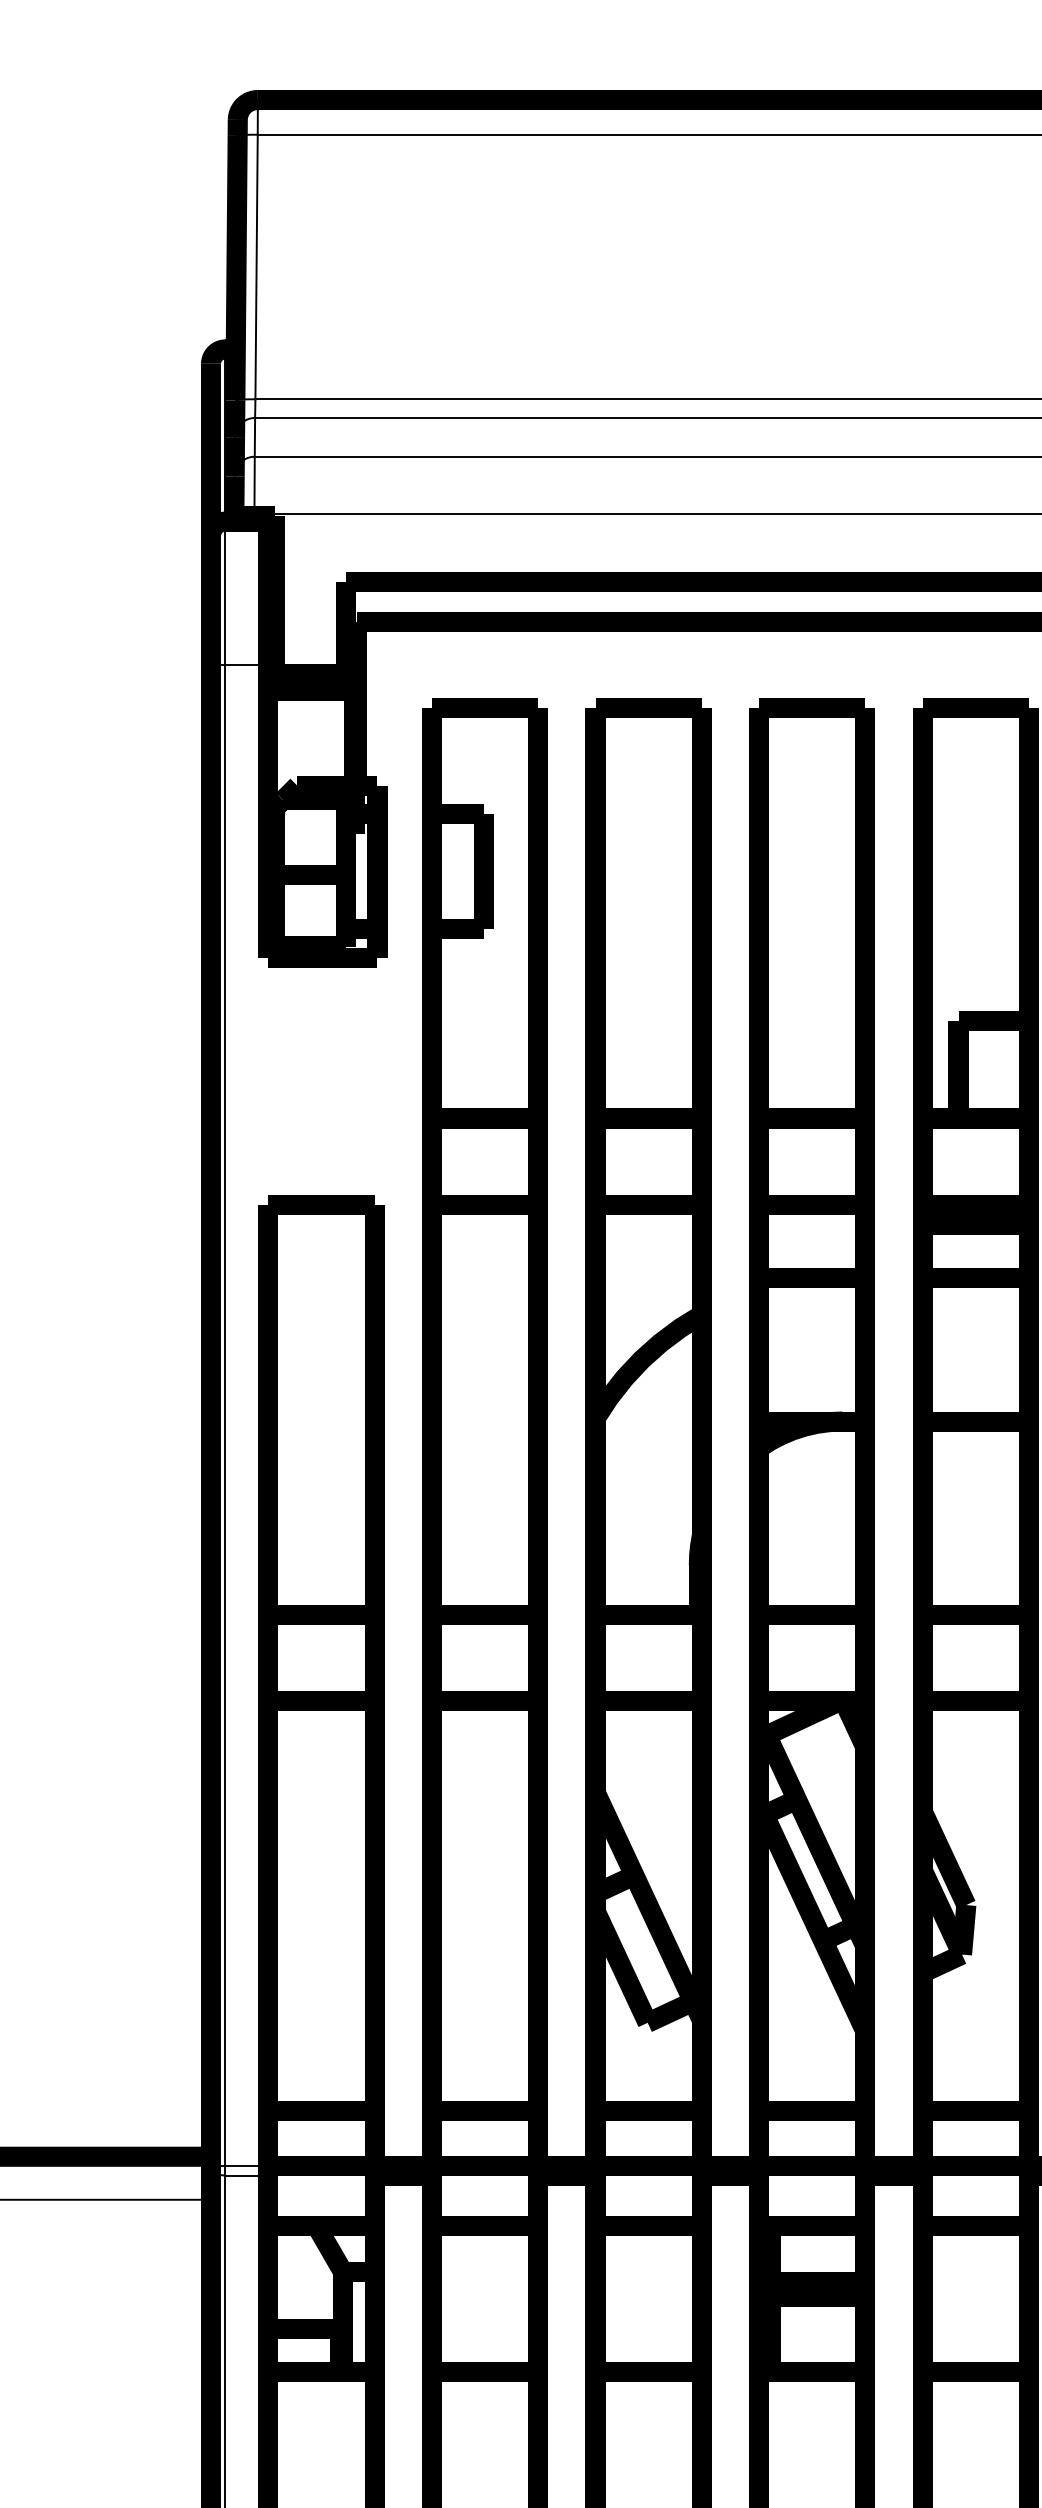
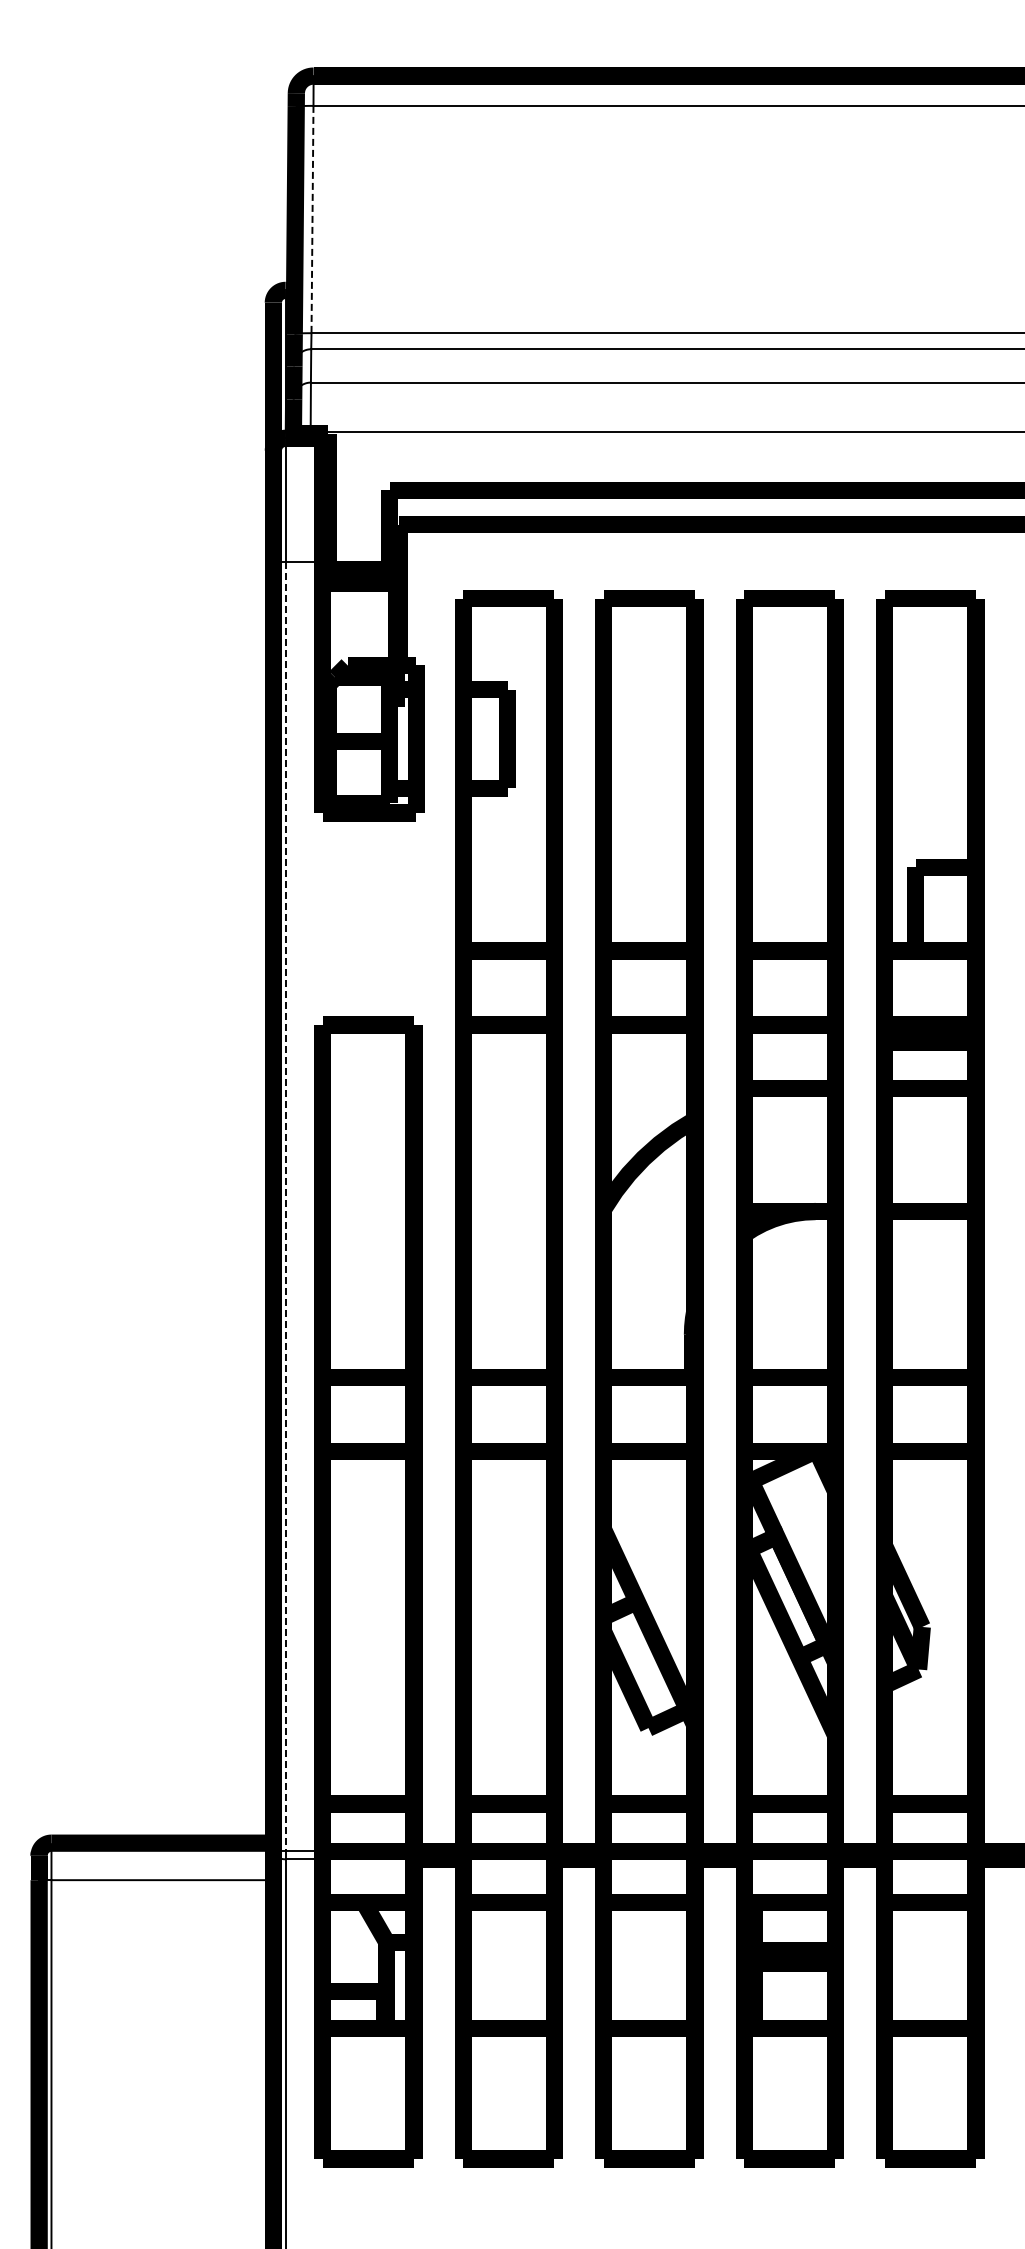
line: (256, 266) -> (312, 219), solid -> dashed
line: (225, 1415) -> (285, 1206), solid -> dashed

